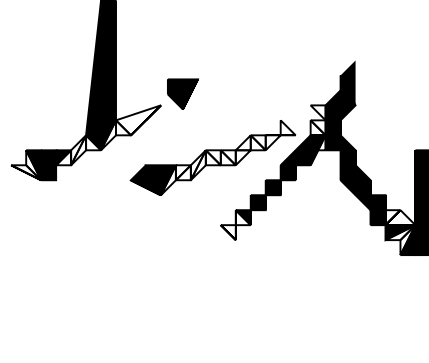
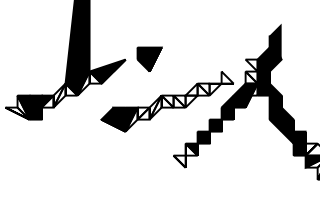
part: (183, 93) -> (150, 58), moved
fill: (138, 120) -> (107, 71), added

